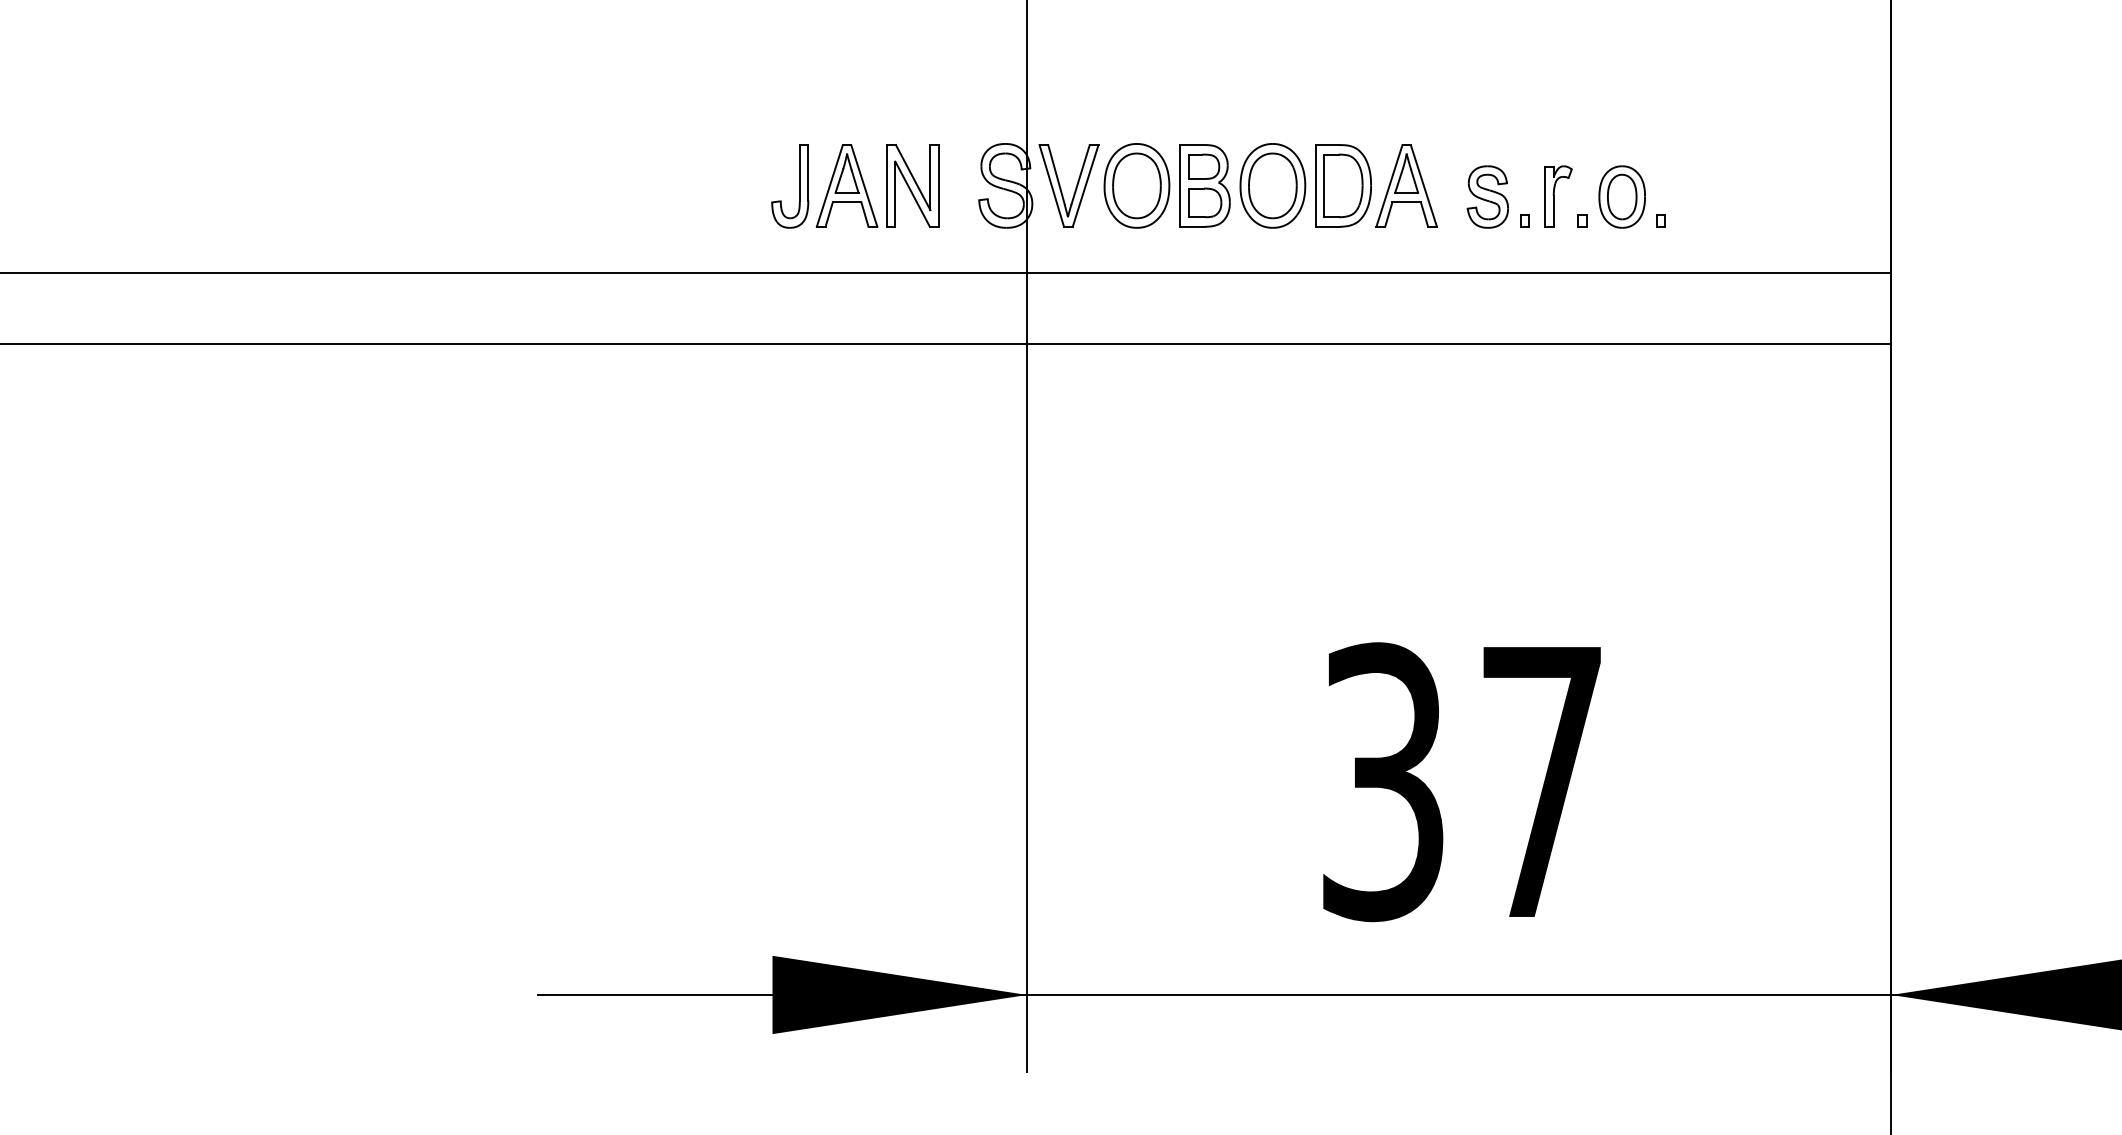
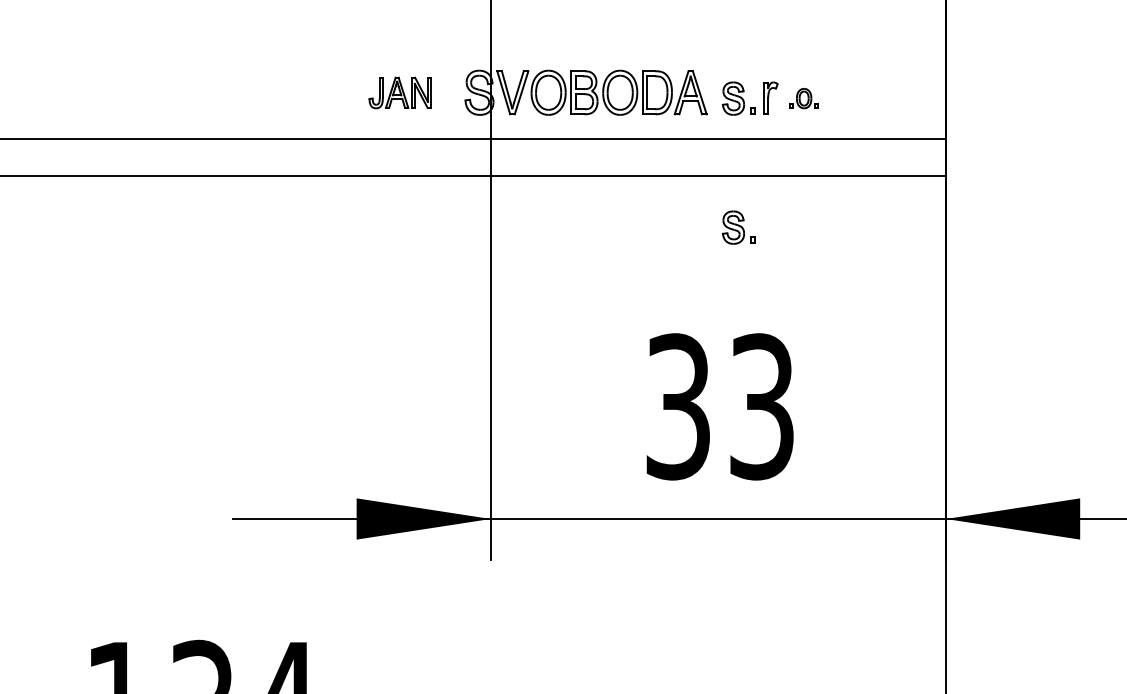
part: (853, 185) -> (399, 92), size x0.7
part: (1620, 196) -> (803, 98), size x0.6
part: (1497, 441) -> (738, 227), added
text: (1541, 781) -> (761, 406), 37 -> 33

